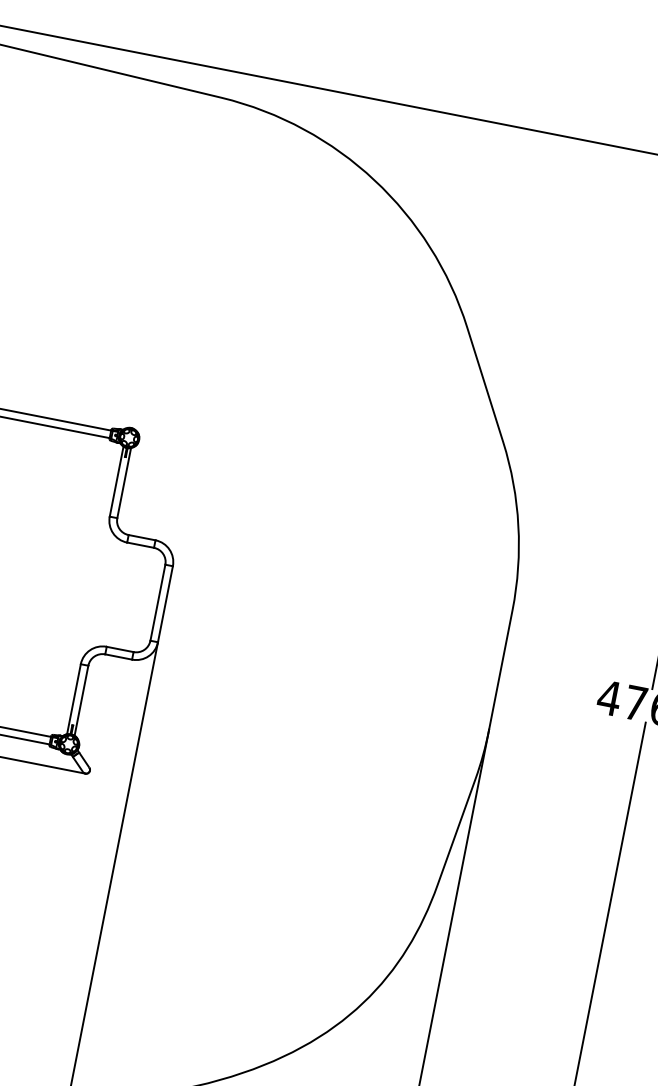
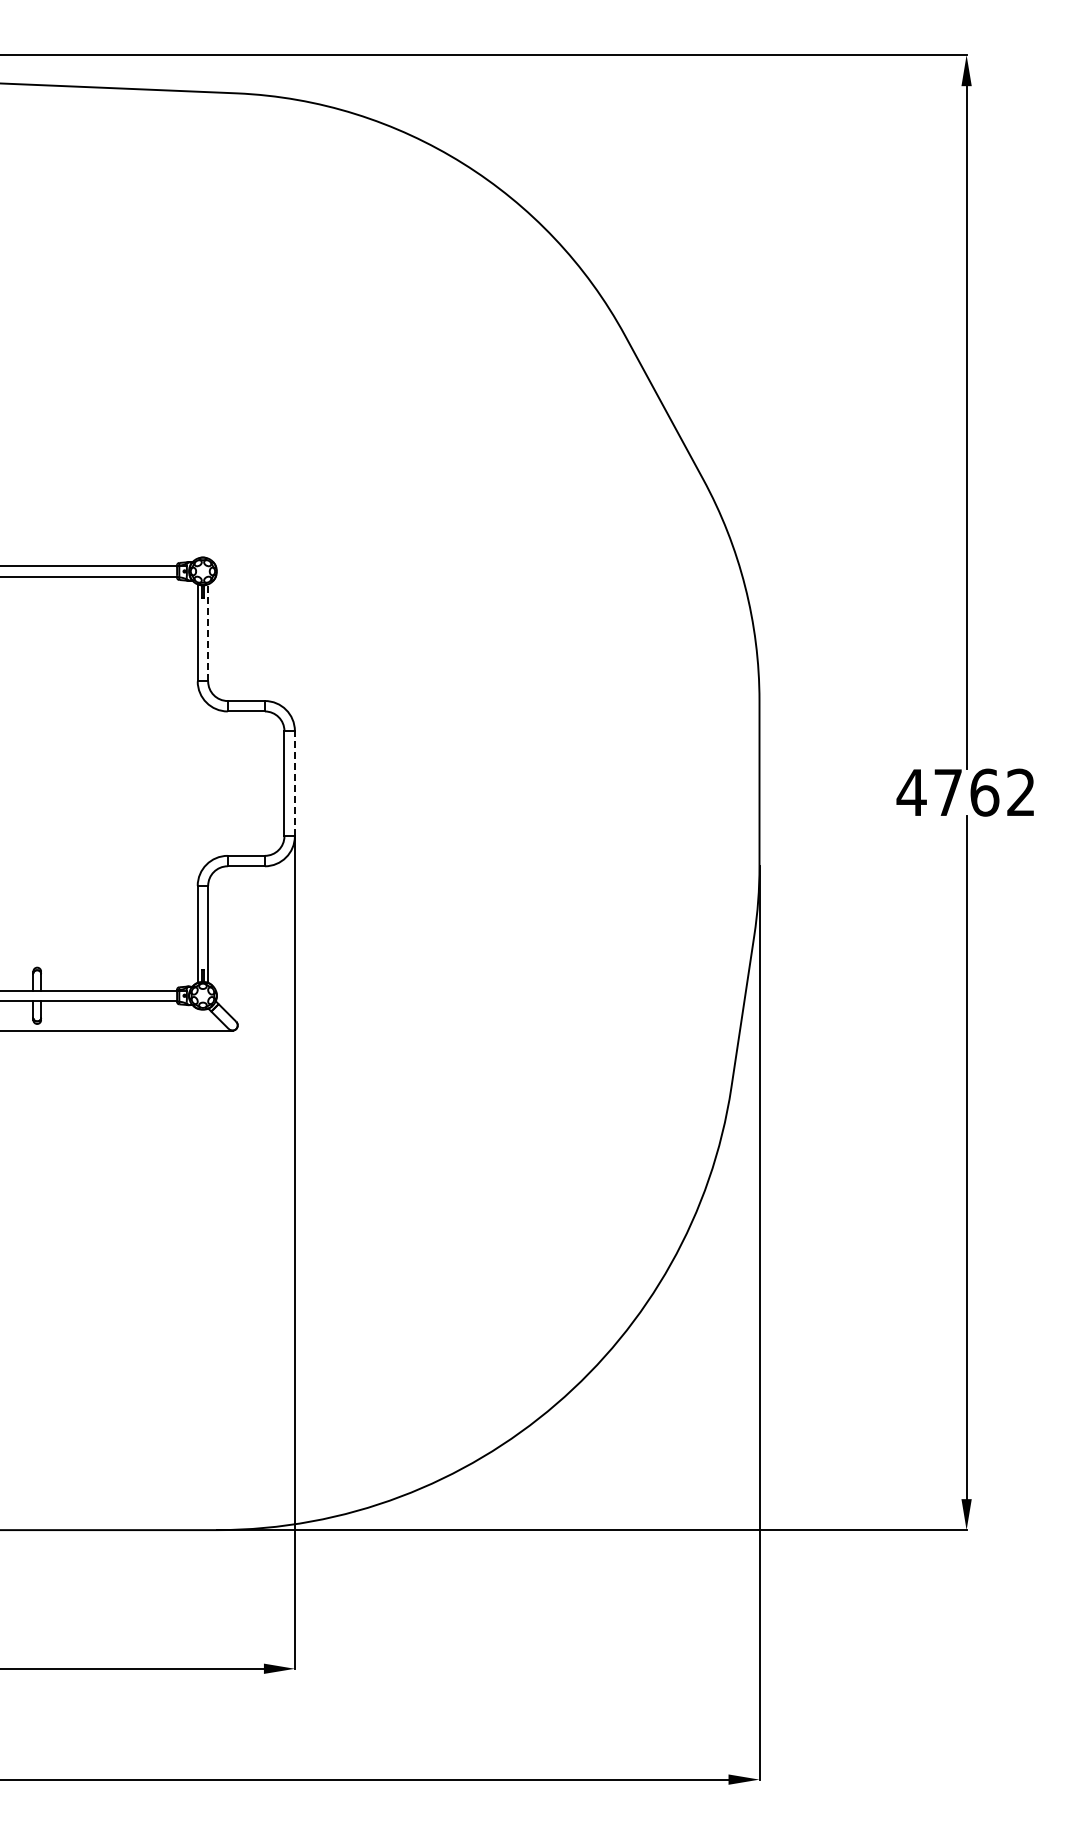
line: (124, 482) -> (208, 632), solid -> dashed
line: (165, 604) -> (294, 783), solid -> dashed

